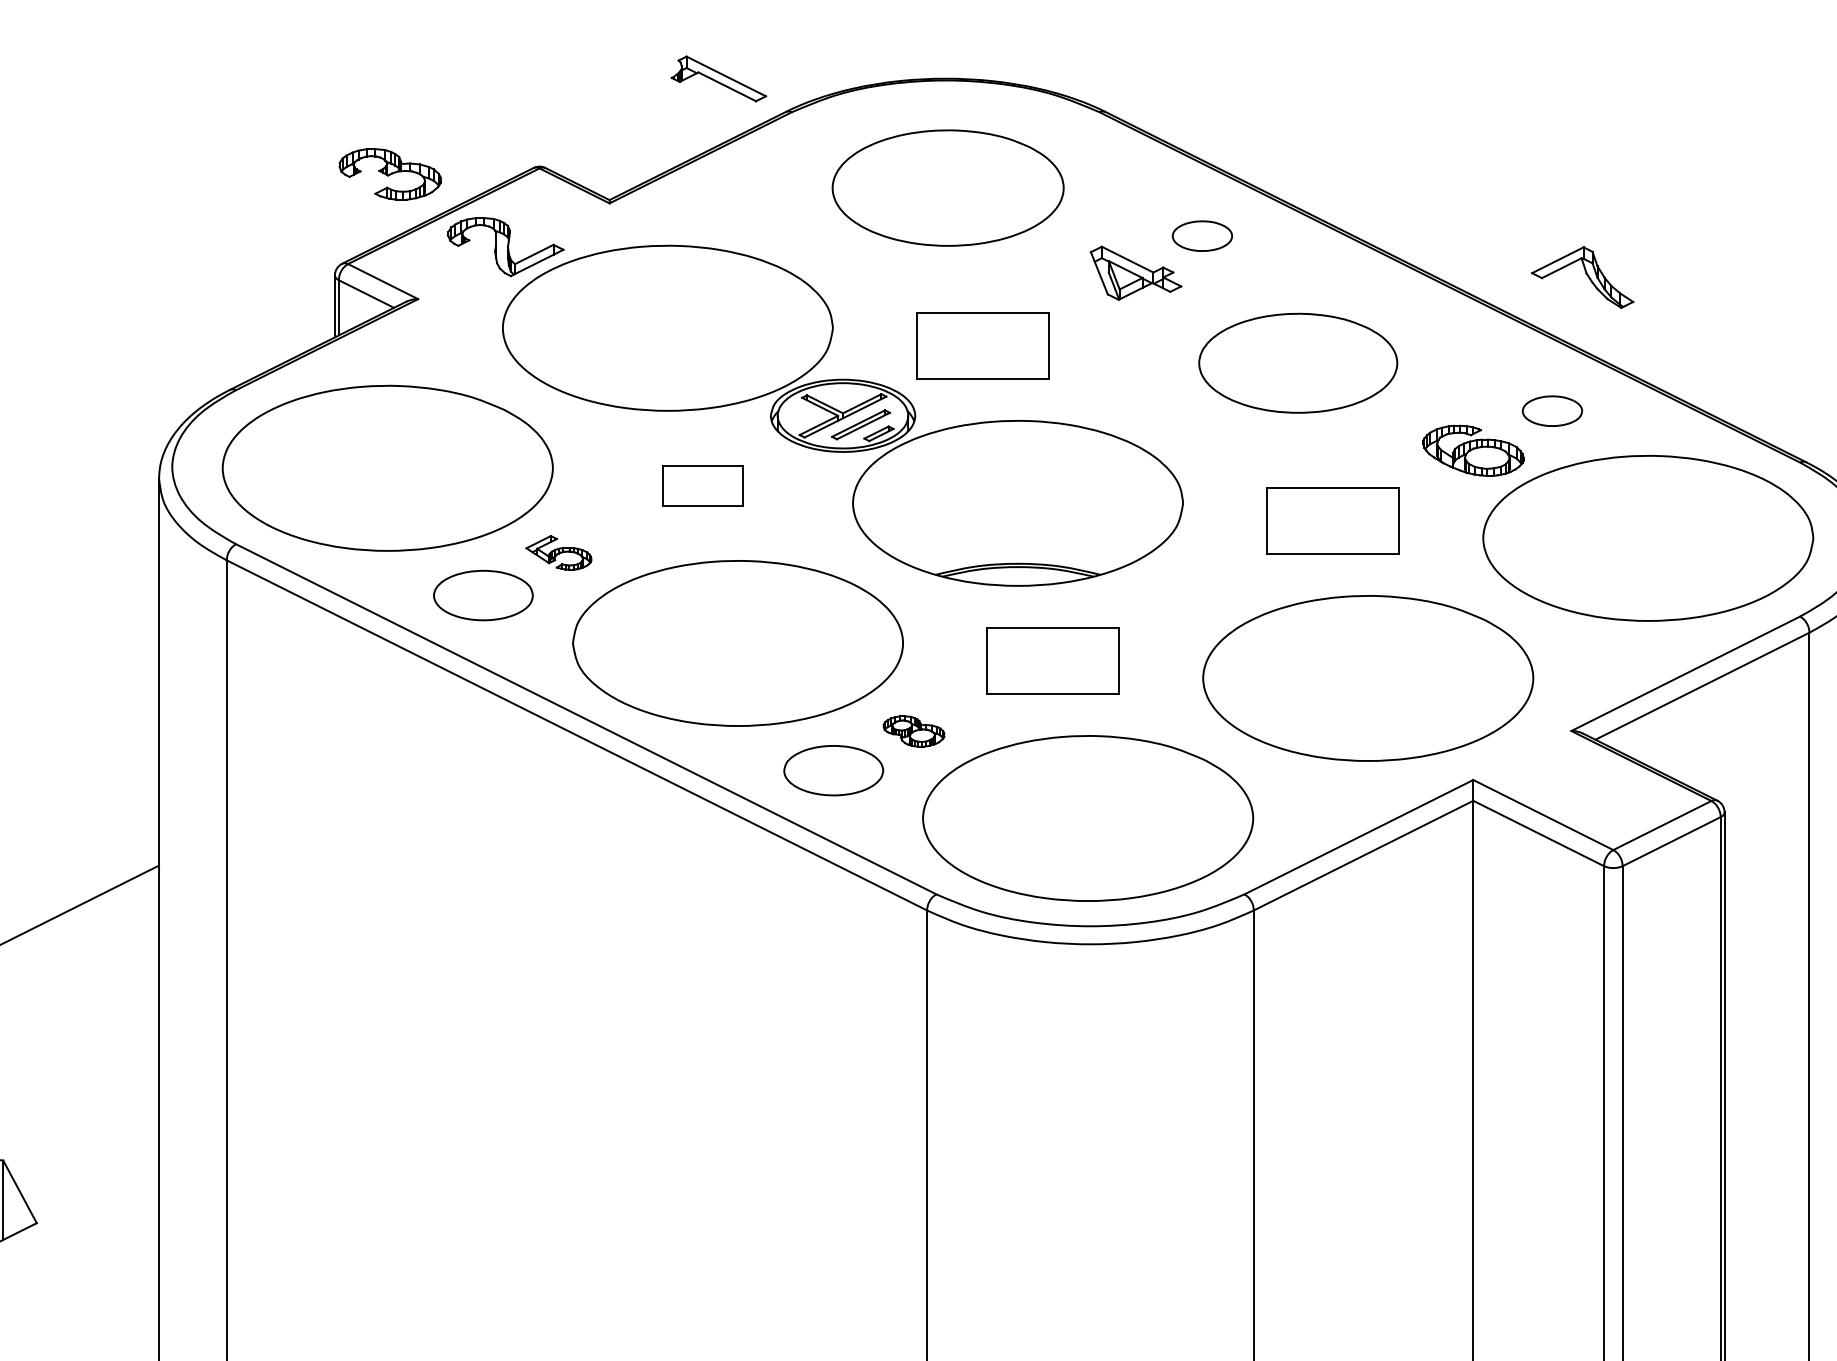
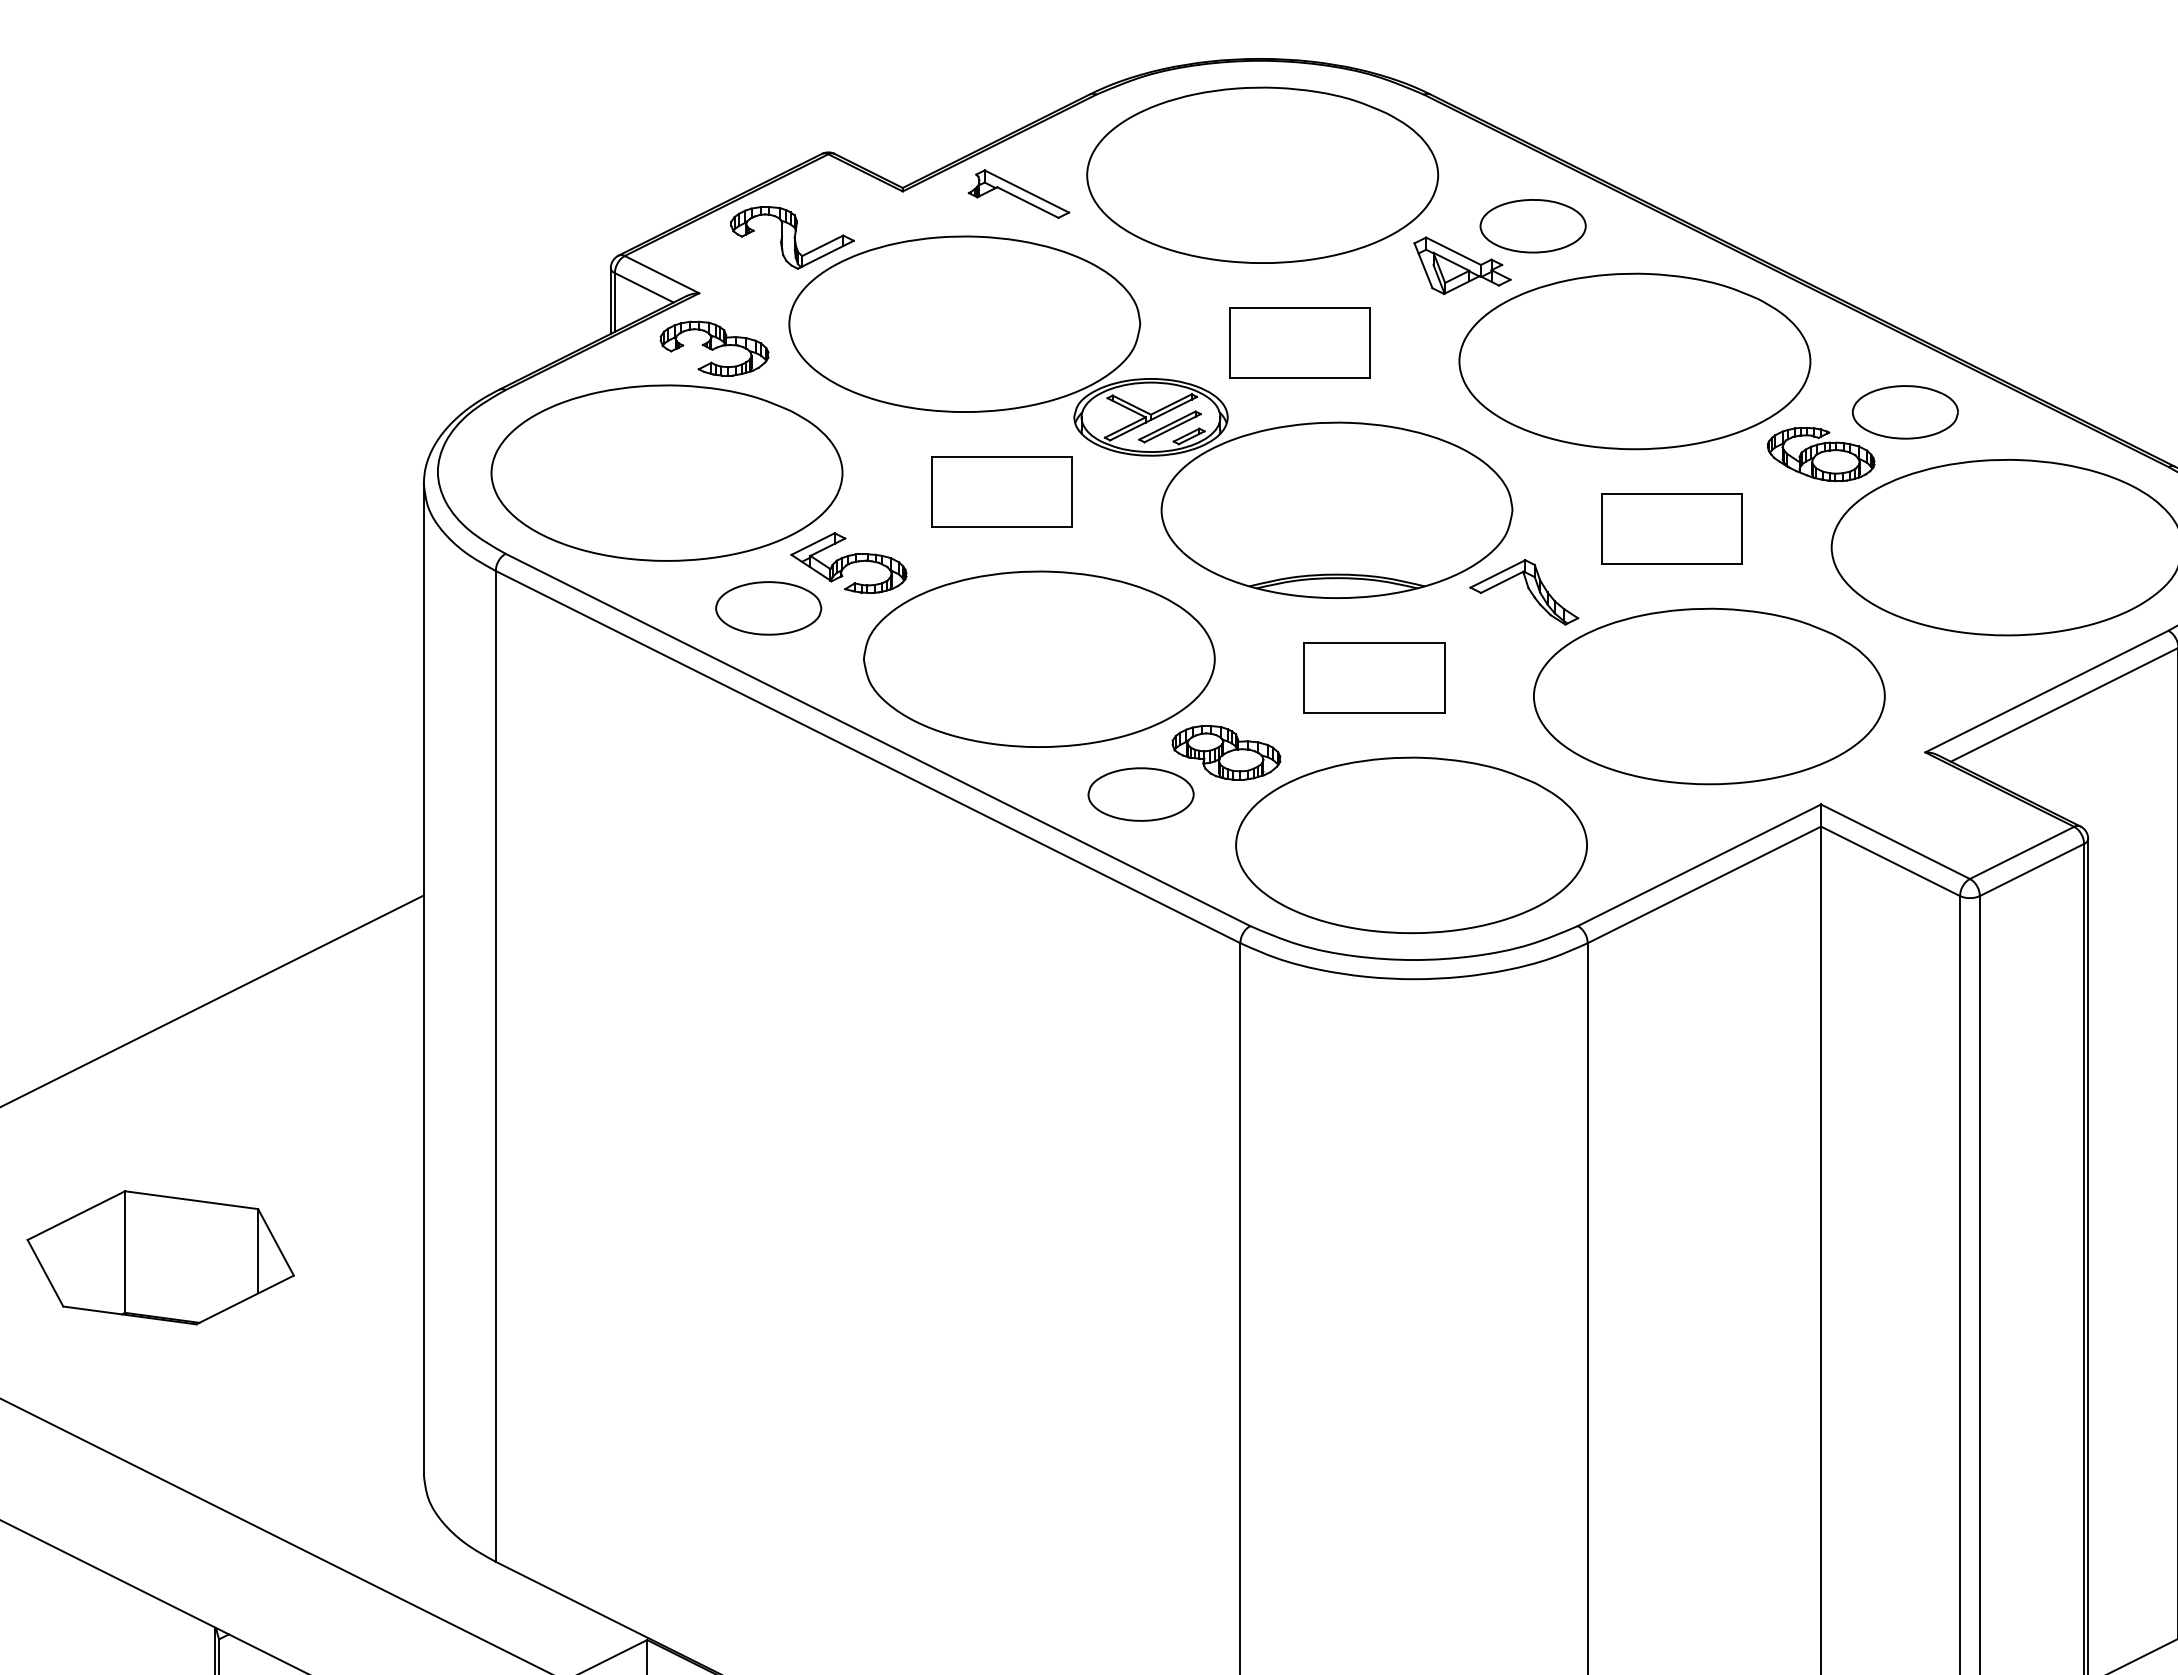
part: (718, 78) -> (1018, 193), moved
part: (390, 174) -> (714, 348), moved
part: (947, 187) -> (1262, 174), size x1.43
part: (1201, 236) -> (1532, 226), size x1.67
part: (1582, 277) -> (1524, 592), moved
part: (1297, 363) -> (1634, 361), size x1.67
part: (1551, 411) -> (1904, 412), size x1.67
part: (702, 485) -> (1001, 491), size x1.67
part: (558, 552) -> (848, 562), size x1.67
part: (914, 731) -> (1226, 752), size x1.67

